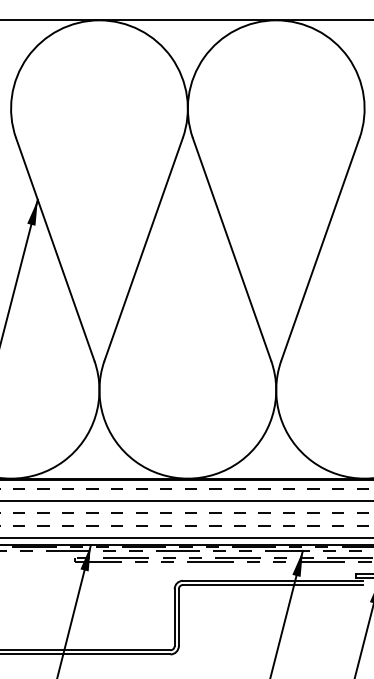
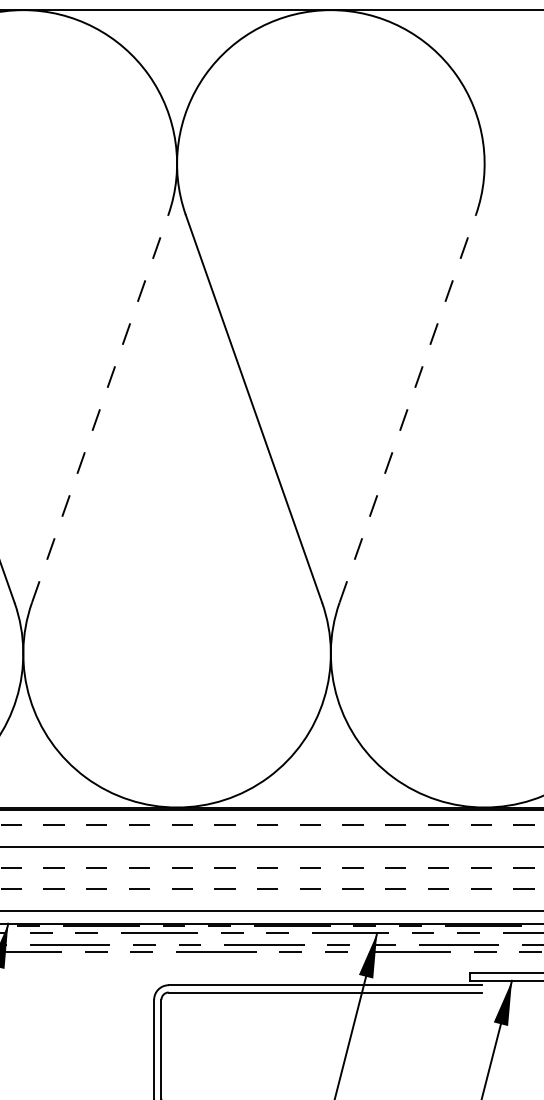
line: (143, 249) -> (99, 408), solid -> dashed
line: (320, 249) -> (407, 408), solid -> dashed

